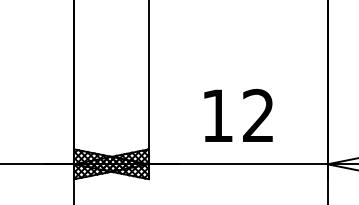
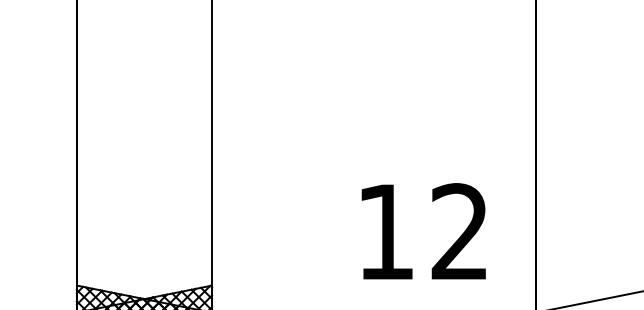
text: (238, 114) -> (423, 229), moved

